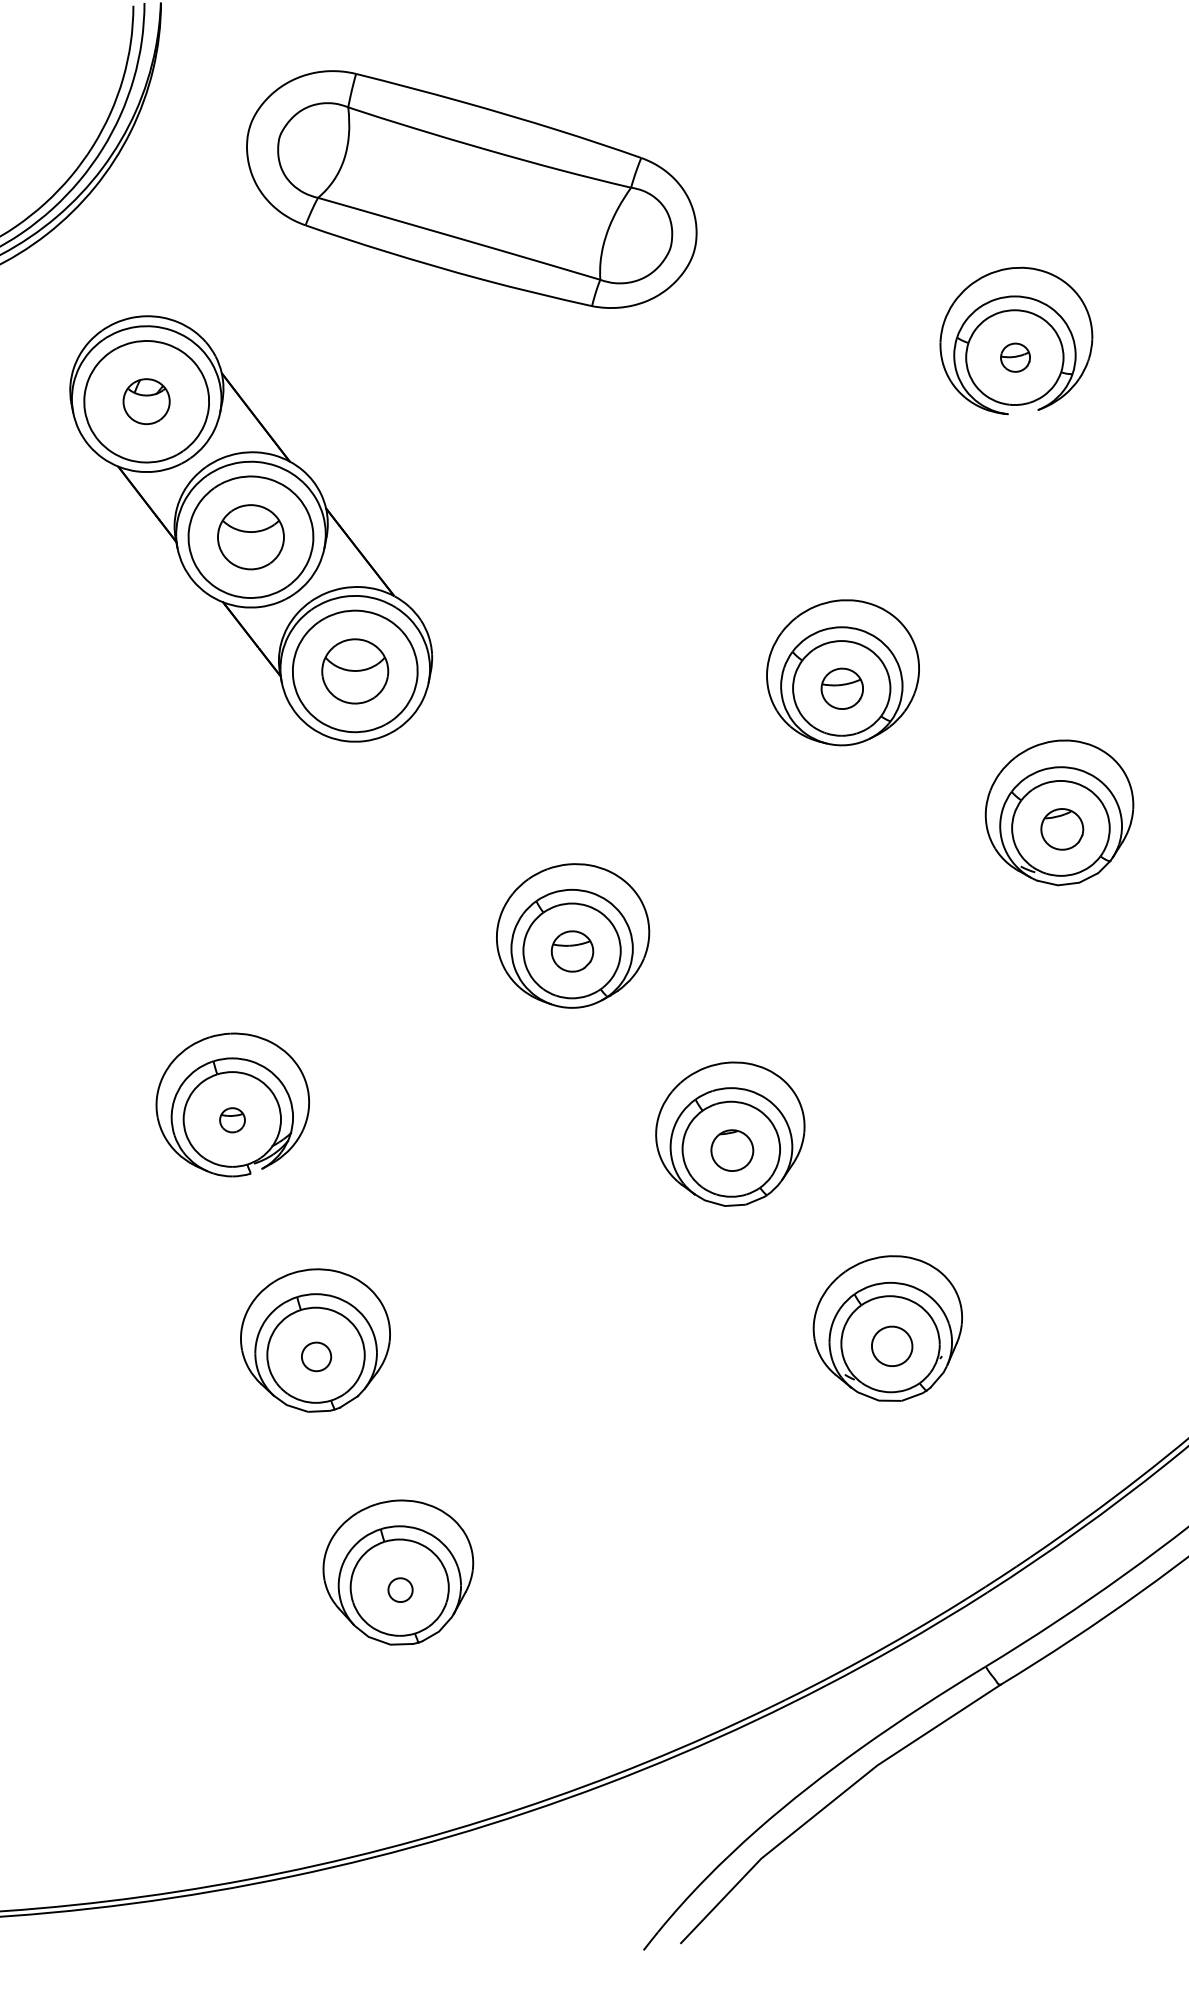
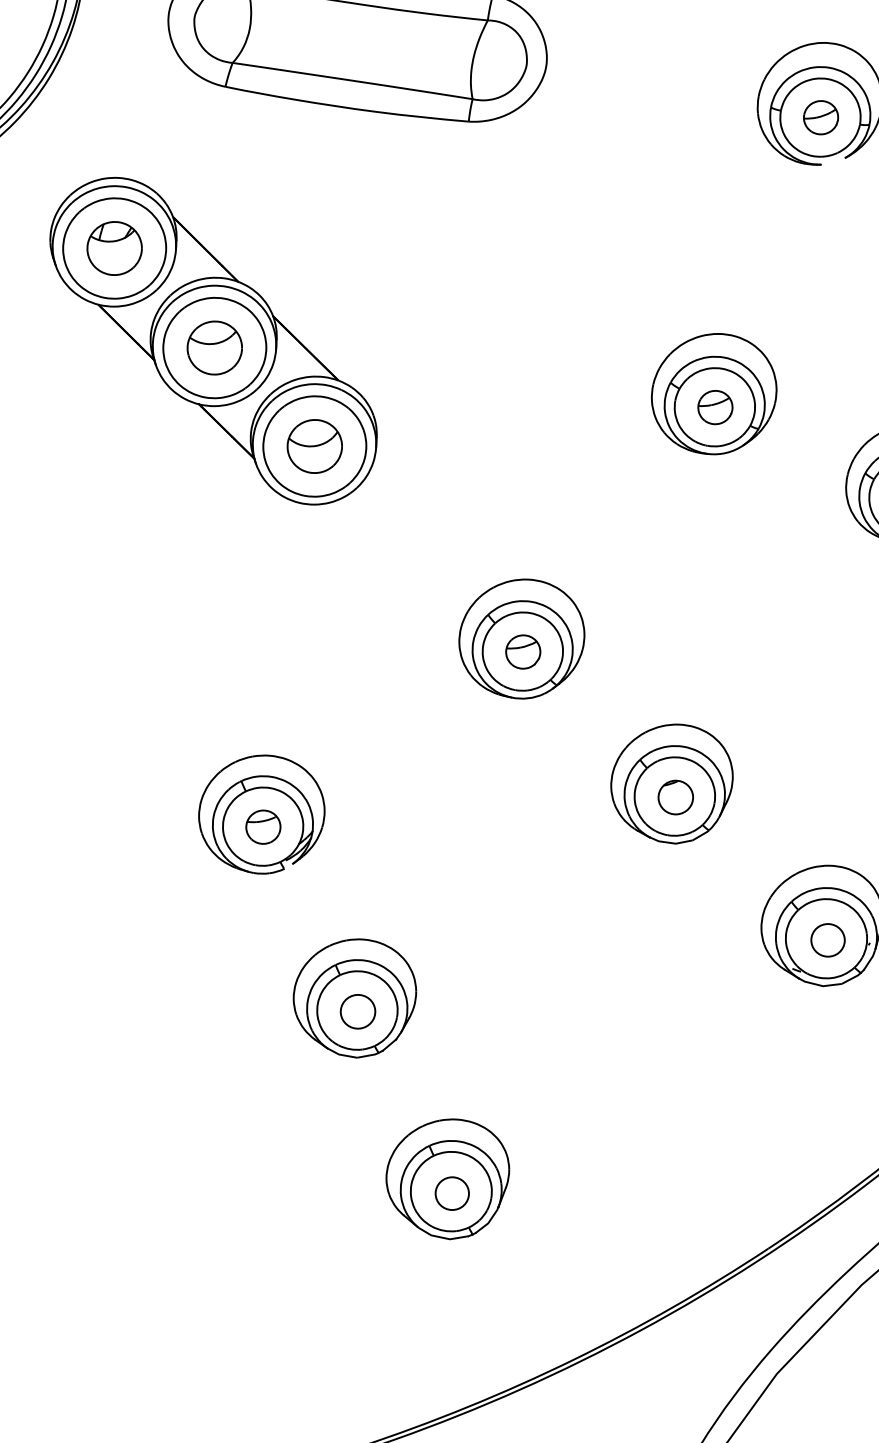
part: (1015, 357) -> (820, 117), size x1.43
part: (146, 401) -> (114, 248), size x1.43
part: (232, 1120) -> (263, 827), size x1.67
part: (316, 1356) -> (357, 1011), size x1.43
part: (400, 1589) -> (452, 1193), size x1.67

